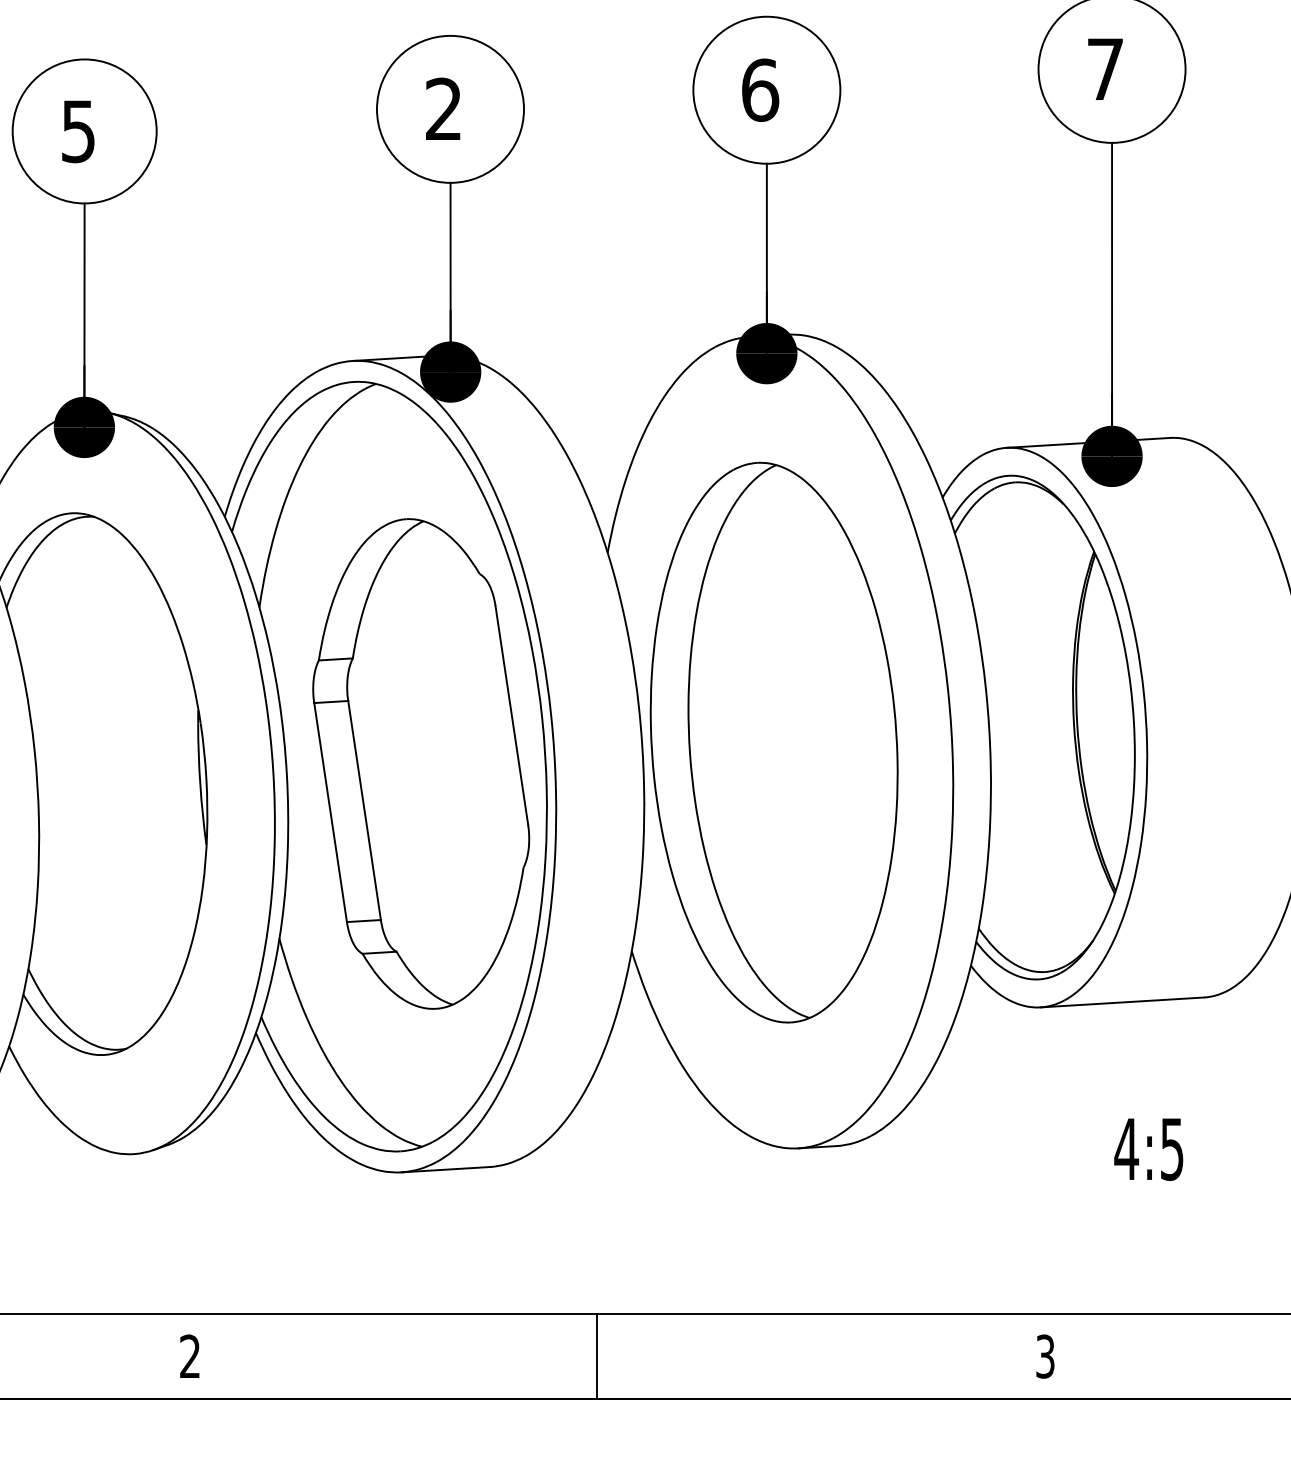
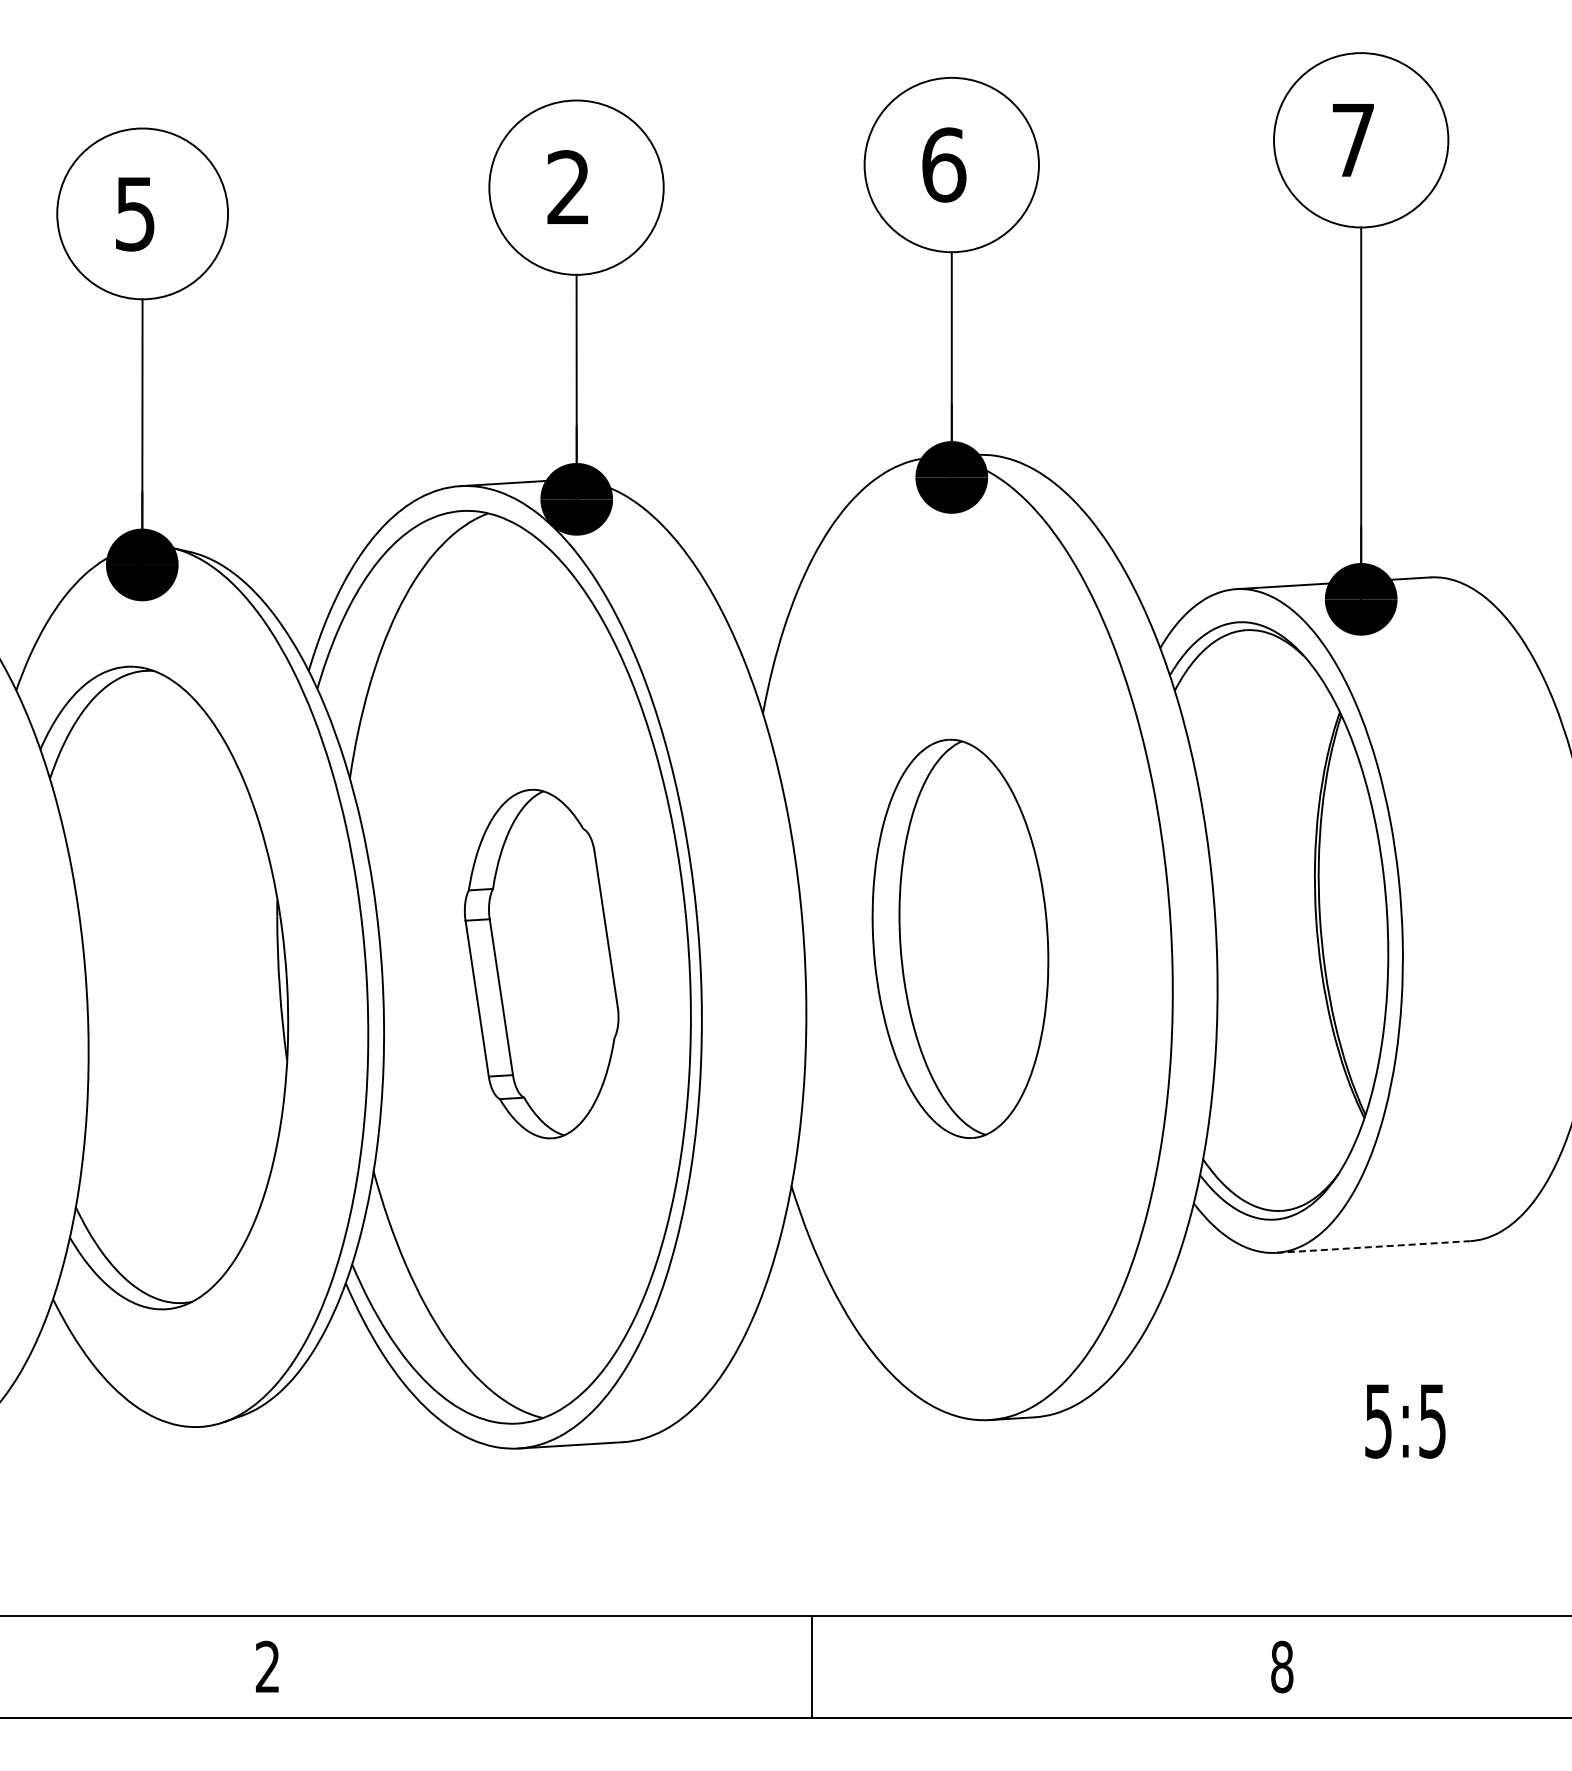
part: (774, 742) -> (960, 938), size x0.6
part: (420, 763) -> (541, 963), size x0.6
line: (1122, 1002) -> (1373, 1247), solid -> dashed
text: (1126, 1149) -> (1378, 1421), 4:5 -> 5:5
line: (597, 1356) -> (812, 1666), moved
text: (1045, 1356) -> (1282, 1666), 3 -> 8

